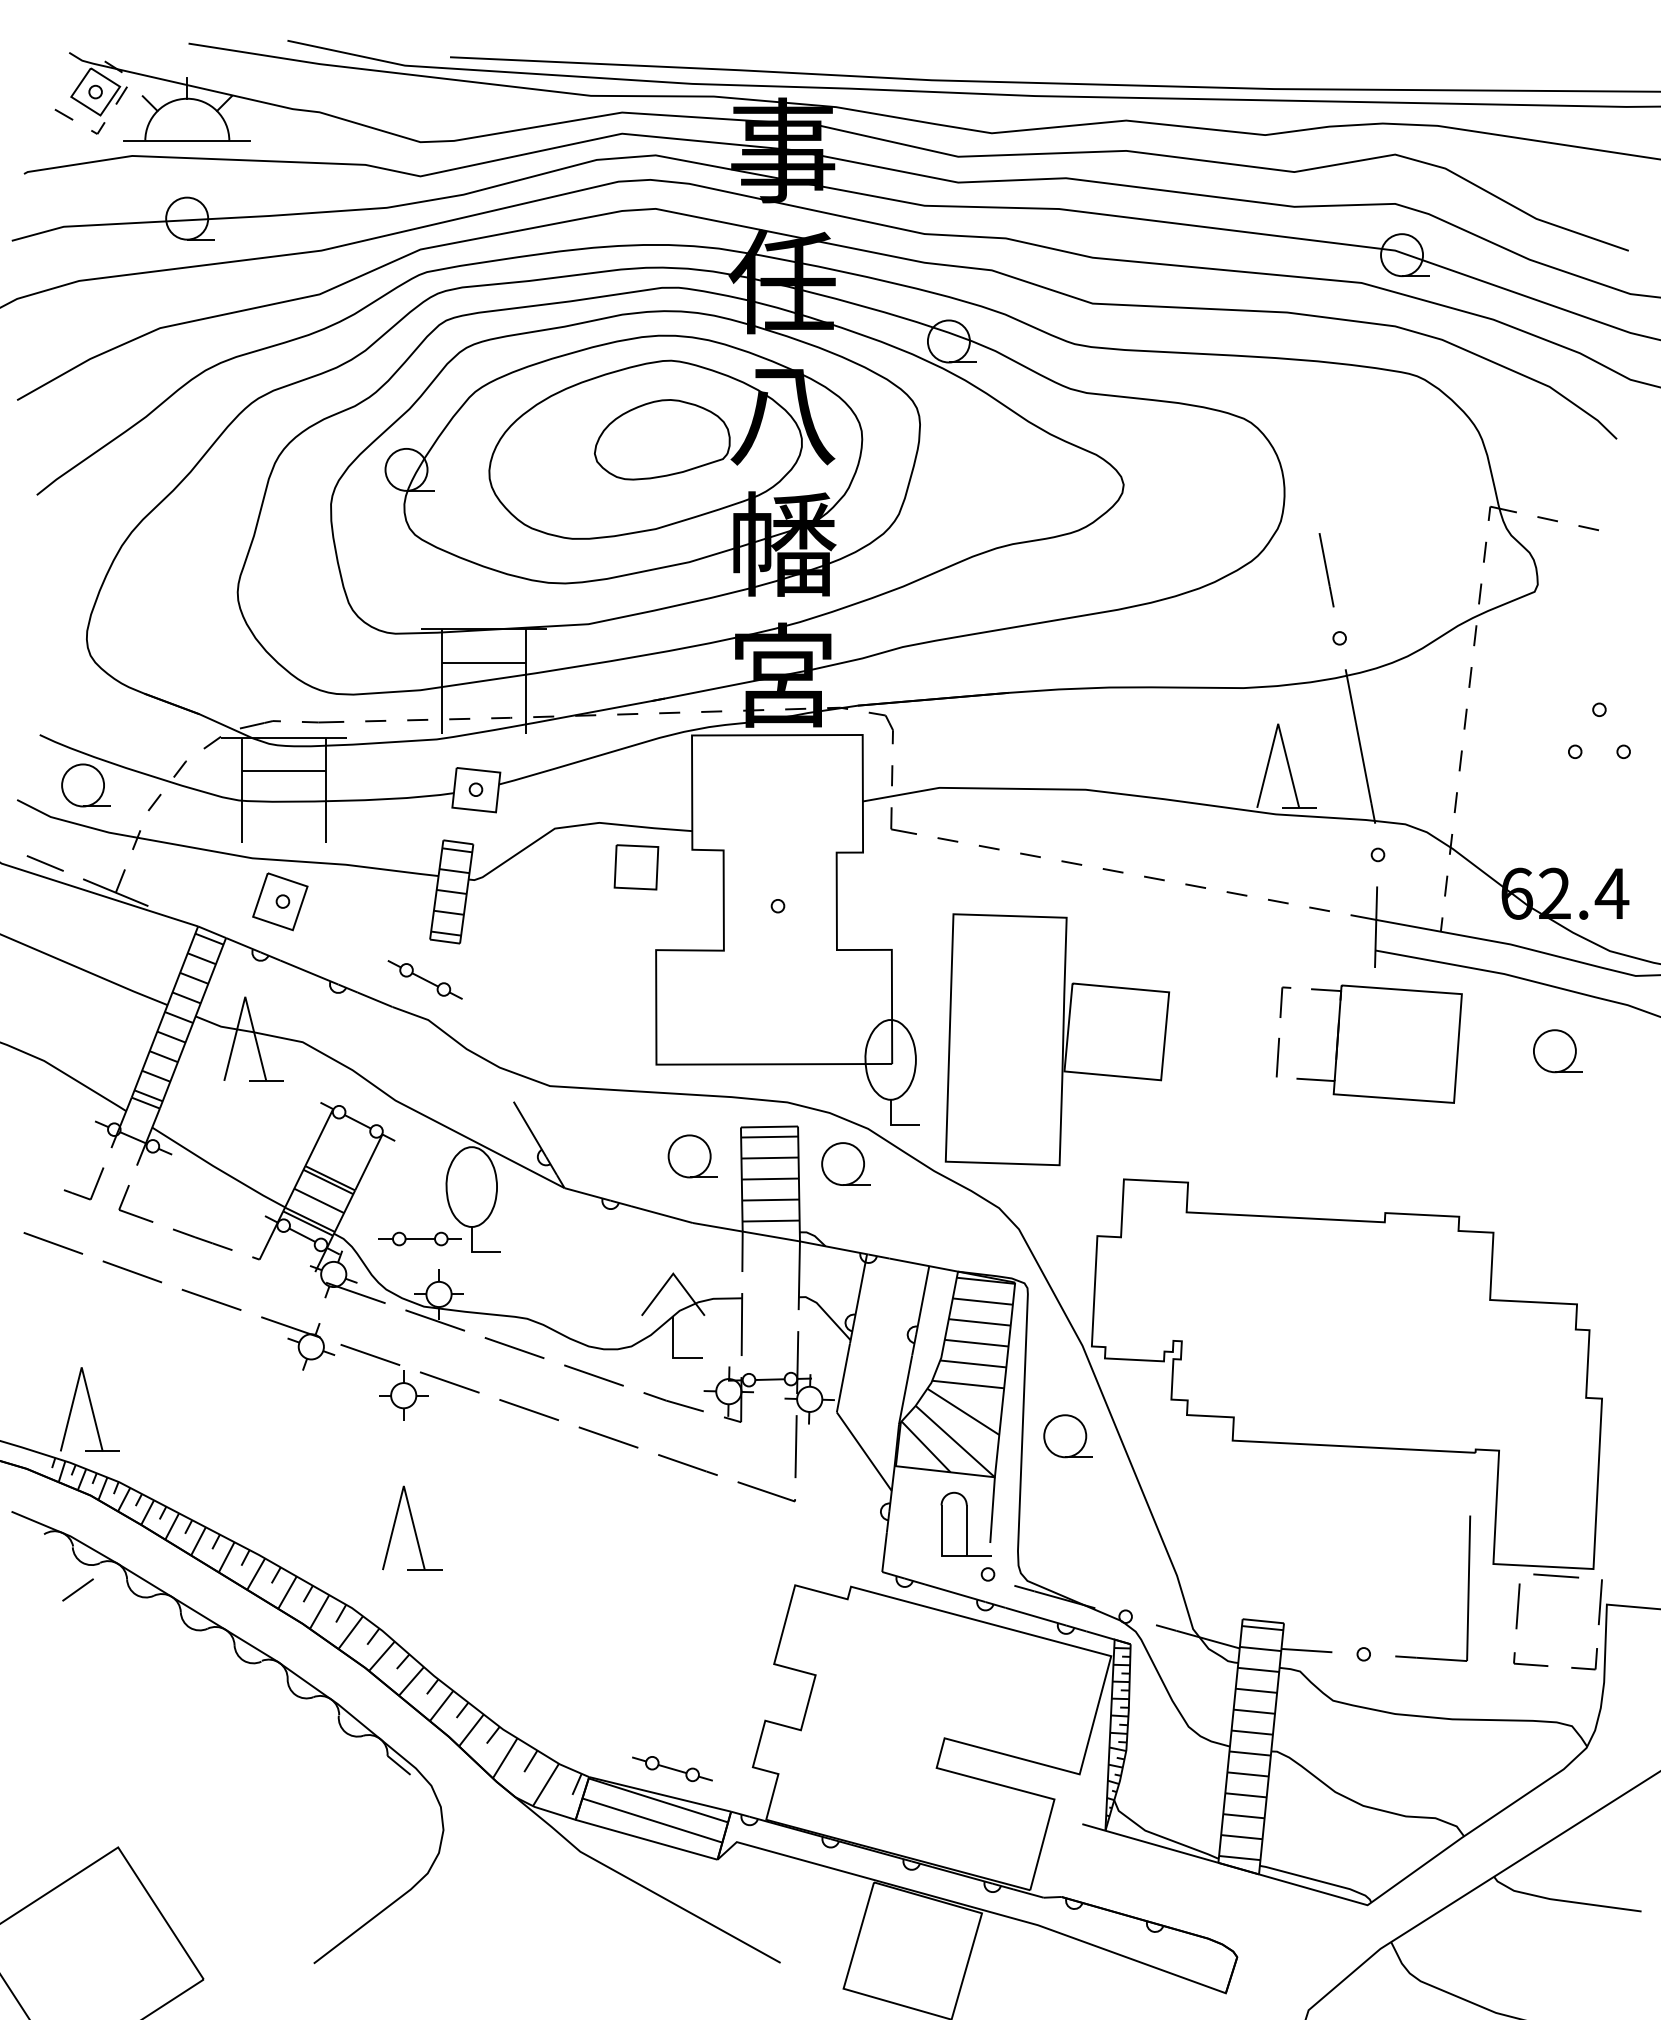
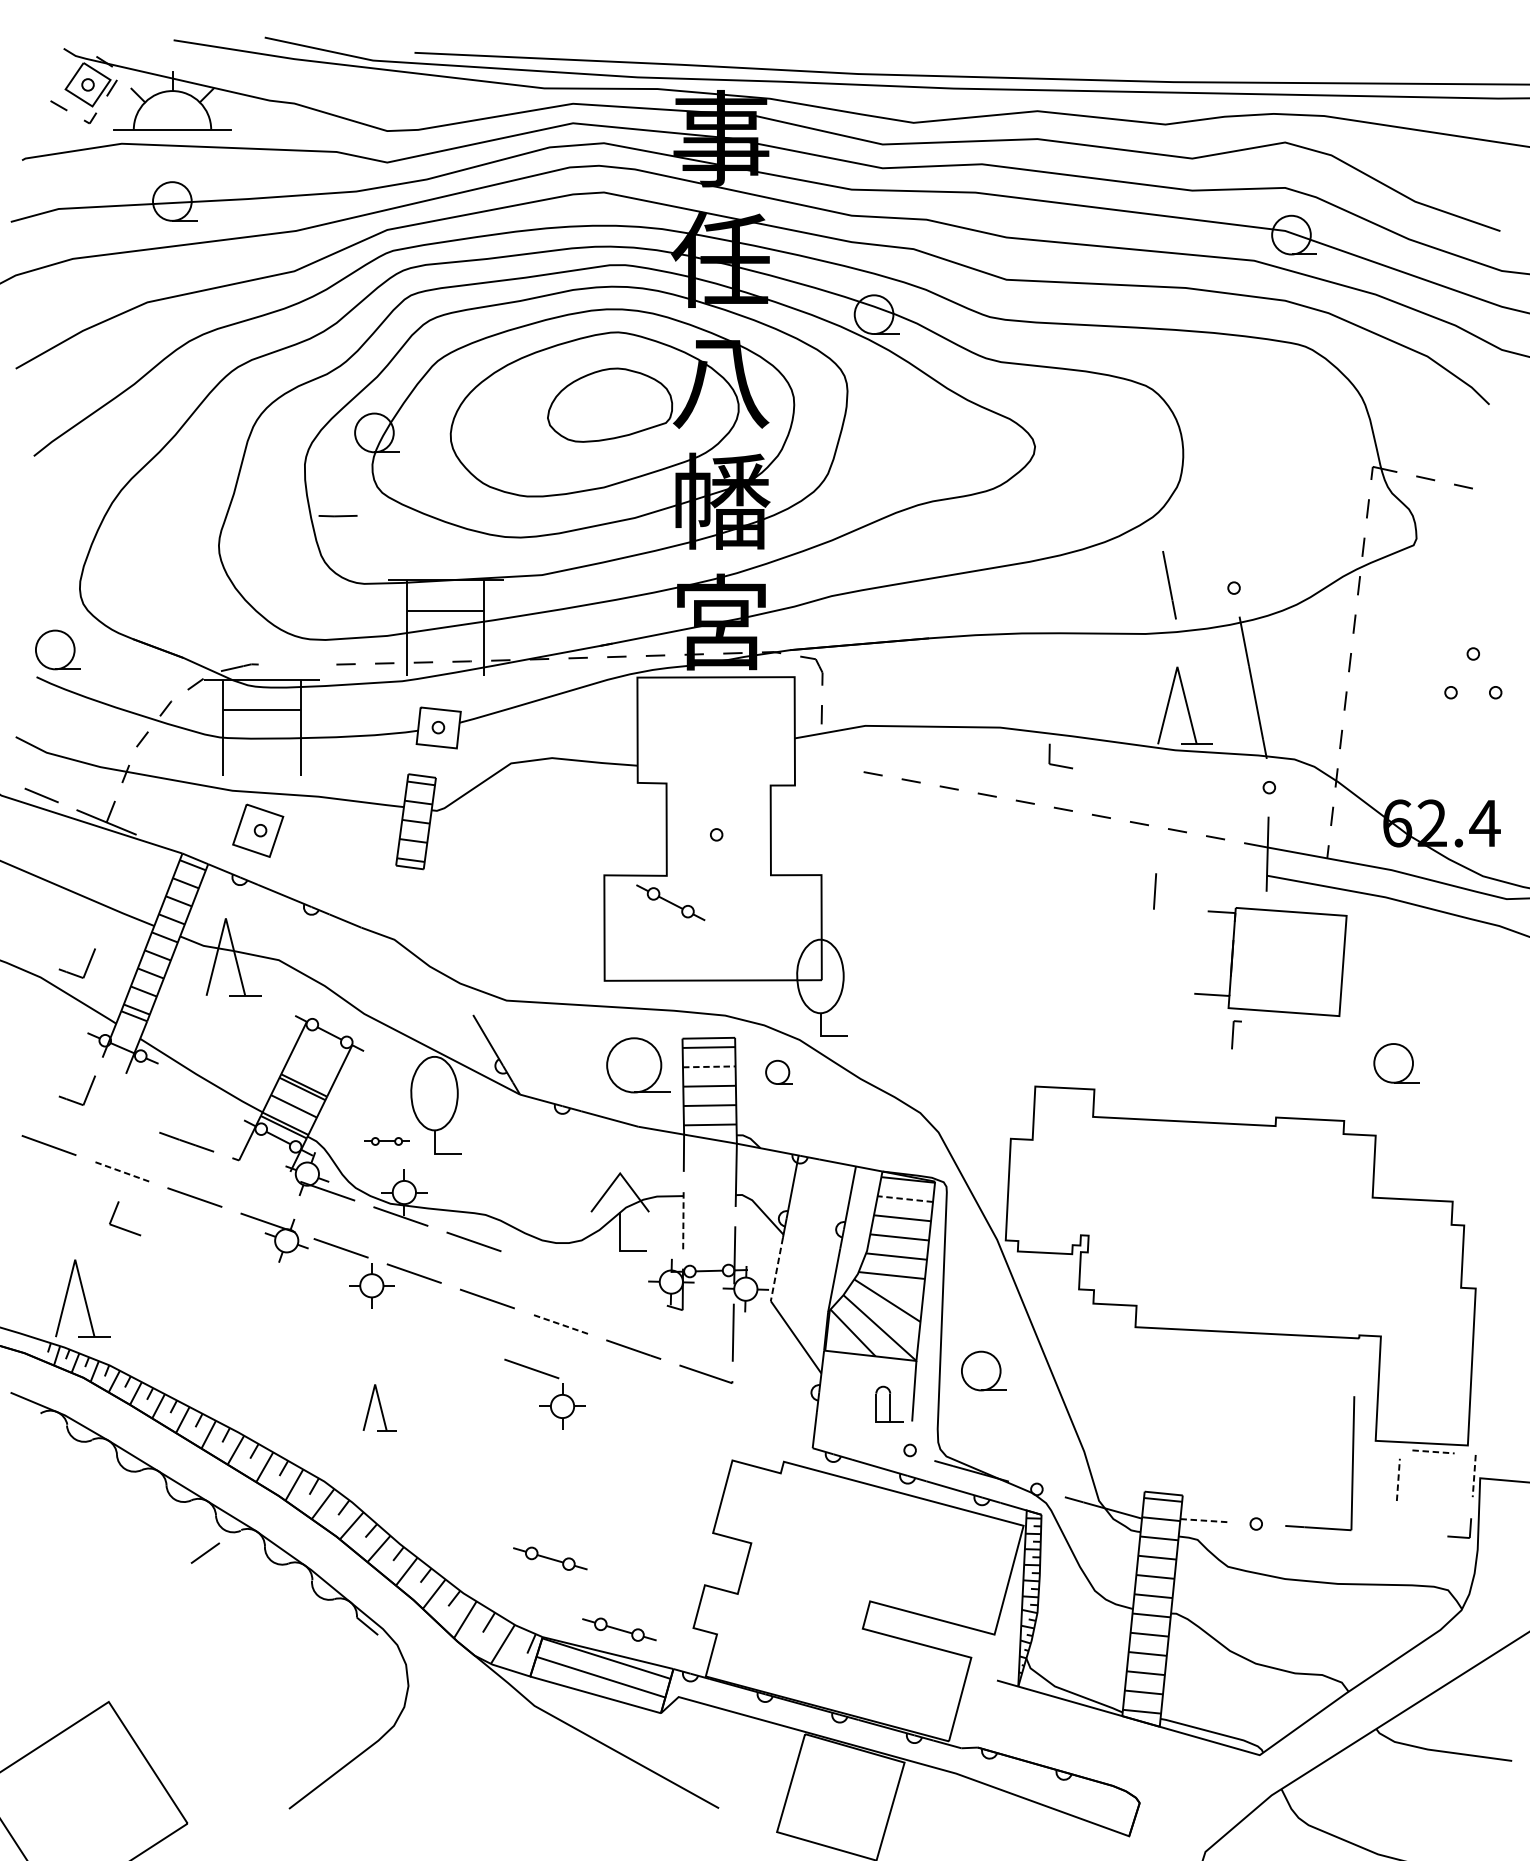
line: (1326, 570) -> (1169, 585), moved
line: (323, 722) -> (338, 516), moved
part: (85, 785) -> (57, 649), moved
part: (903, 830) -> (1060, 765), moved
part: (636, 867) -> (586, 799), removed
part: (424, 979) -> (670, 902), moved
part: (1285, 1001) -> (1236, 1034), moved
part: (1057, 1039) -> (974, 957), removed
part: (93, 1051) -> (86, 968), added
part: (1557, 1051) -> (1396, 1063), moved
line: (1277, 1057) -> (1154, 891), moved
part: (692, 1156) -> (637, 1065), size x1.4
line: (770, 1158) -> (709, 1067), solid -> dashed
part: (845, 1163) -> (778, 1071), size x0.6
part: (132, 1213) -> (122, 1227), moved
part: (419, 1238) -> (386, 1140), size x0.6
line: (132, 1271) -> (122, 1171), solid -> dashed
line: (982, 1301) -> (905, 1199), solid -> dashed
line: (741, 1324) -> (683, 1220), solid -> dashed
line: (593, 1375) -> (546, 1267), removed
line: (843, 1378) -> (776, 1269), solid -> dashed
line: (673, 1402) -> (620, 1292), removed
part: (1067, 1436) -> (983, 1371), moved
line: (608, 1437) -> (560, 1324), solid -> dashed
part: (600, 1517) -> (553, 1398), added
part: (965, 1523) -> (889, 1403), size x0.6
part: (412, 1527) -> (379, 1407), size x0.6
line: (1556, 1576) -> (1433, 1452), solid -> dashed
line: (77, 1589) -> (204, 1552), moved
line: (1600, 1602) -> (1474, 1476), solid -> dashed
line: (1518, 1606) -> (1398, 1479), solid -> dashed
line: (1307, 1650) -> (1204, 1520), solid -> dashed
part: (1530, 1659) -> (1409, 1528), removed
part: (597, 1692) -> (550, 1559), added

